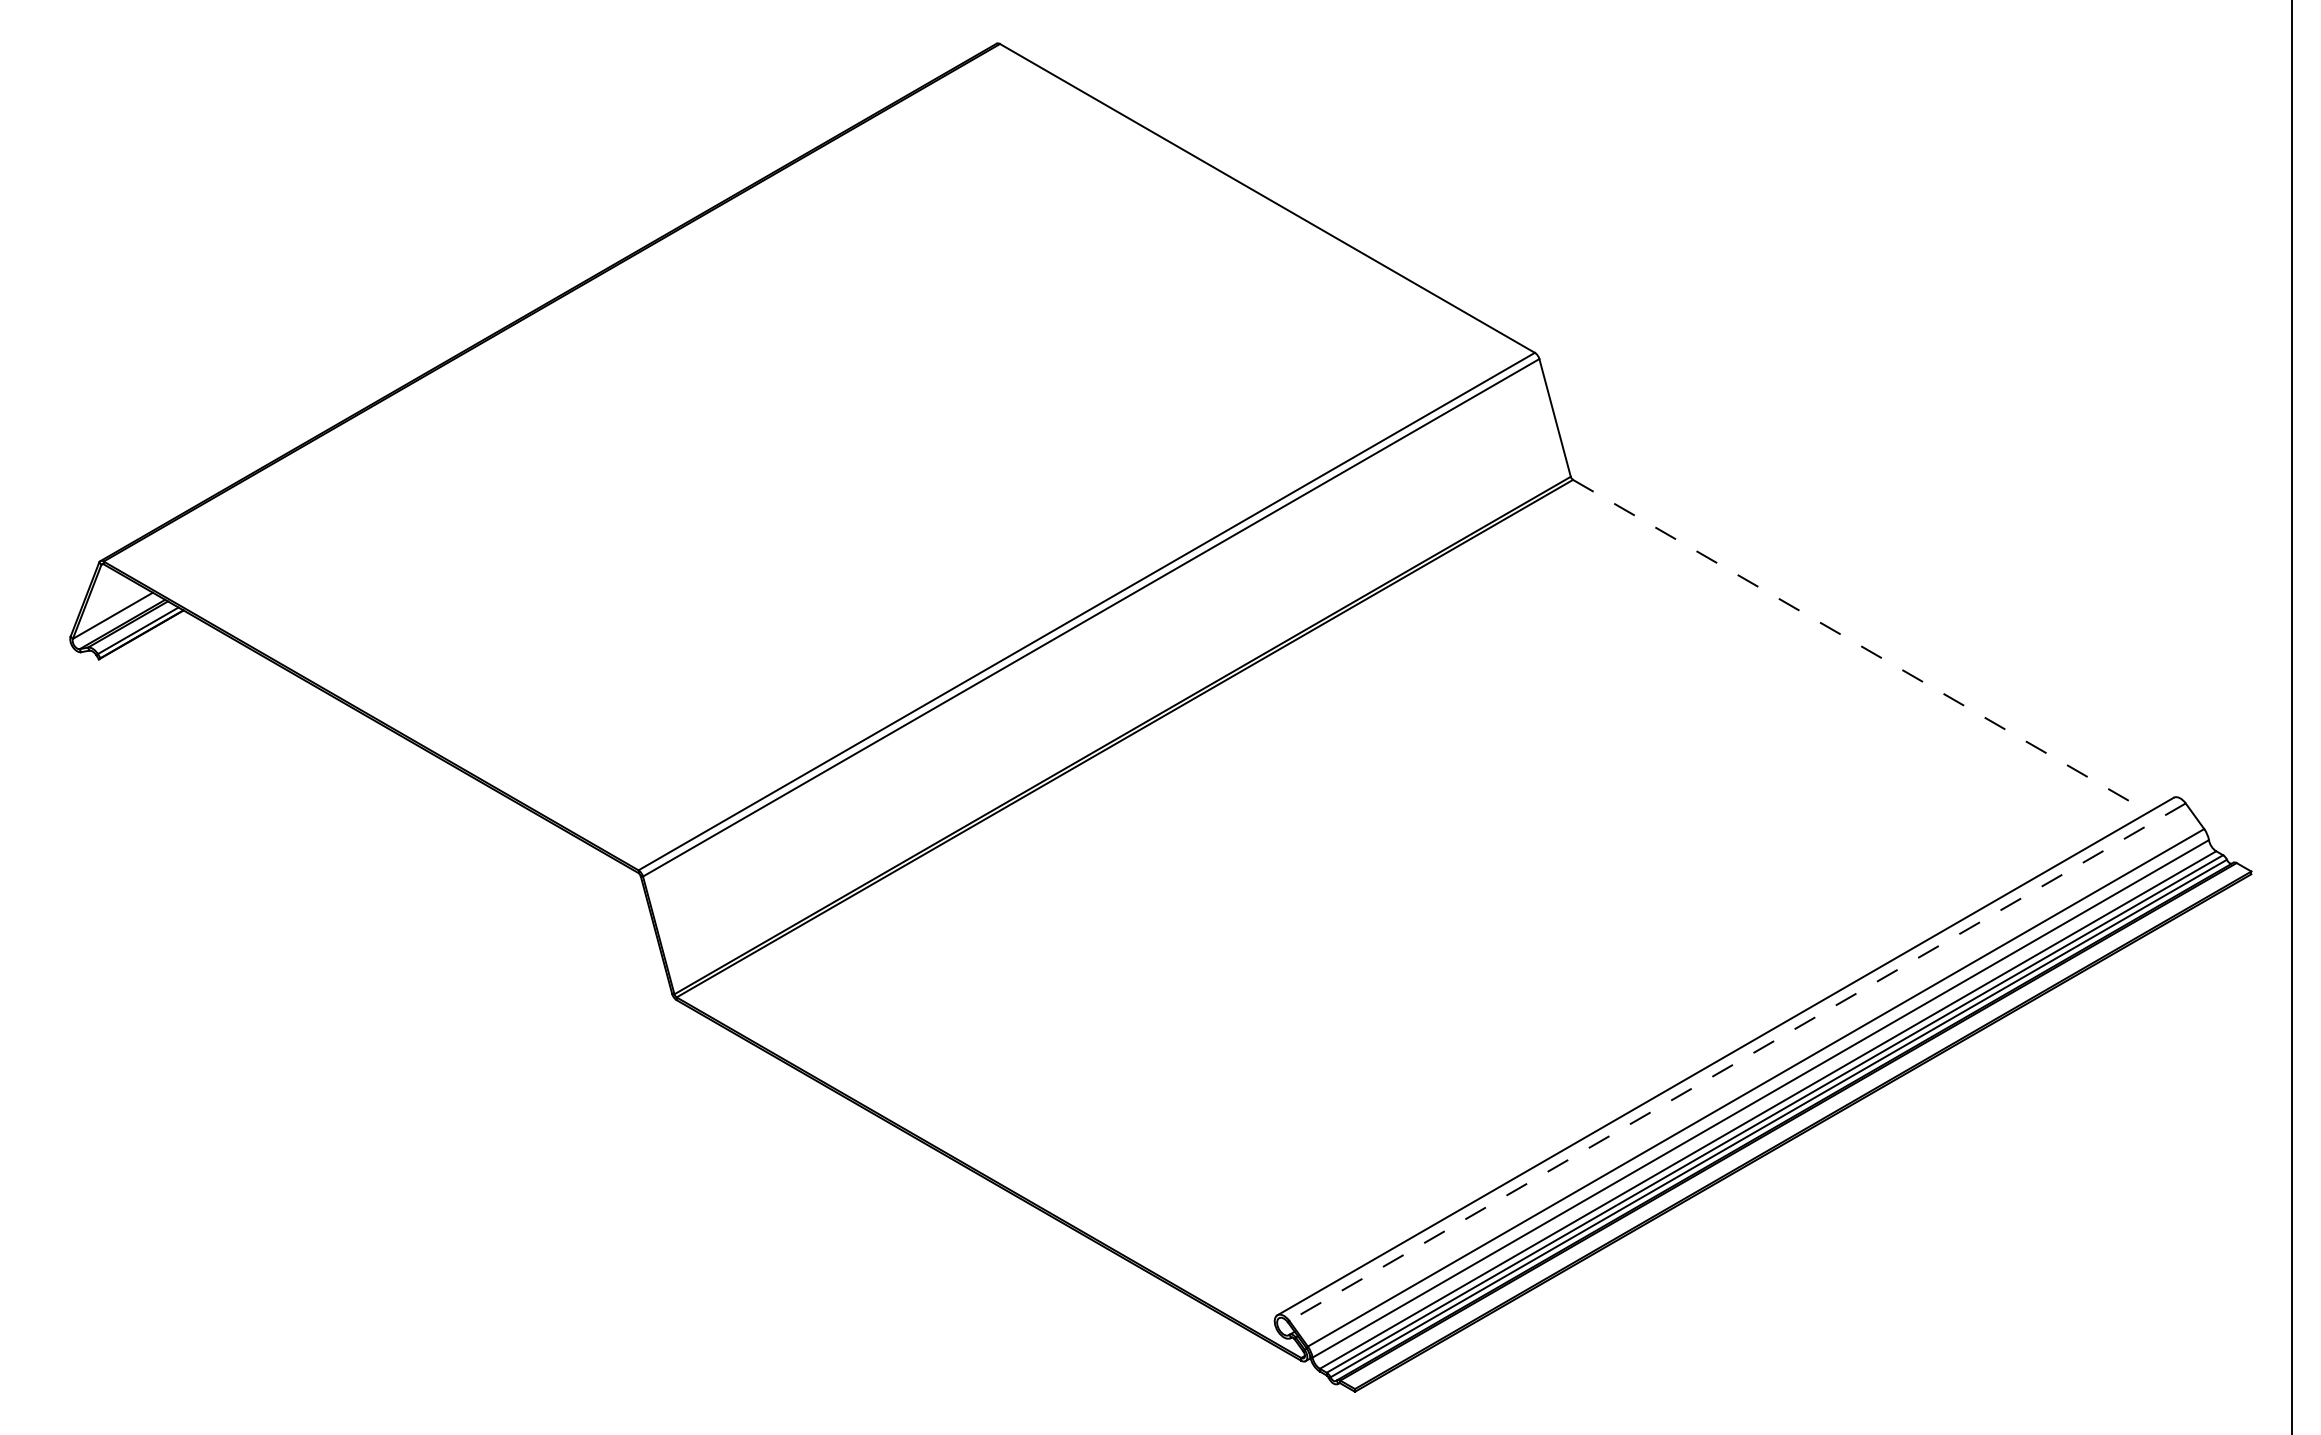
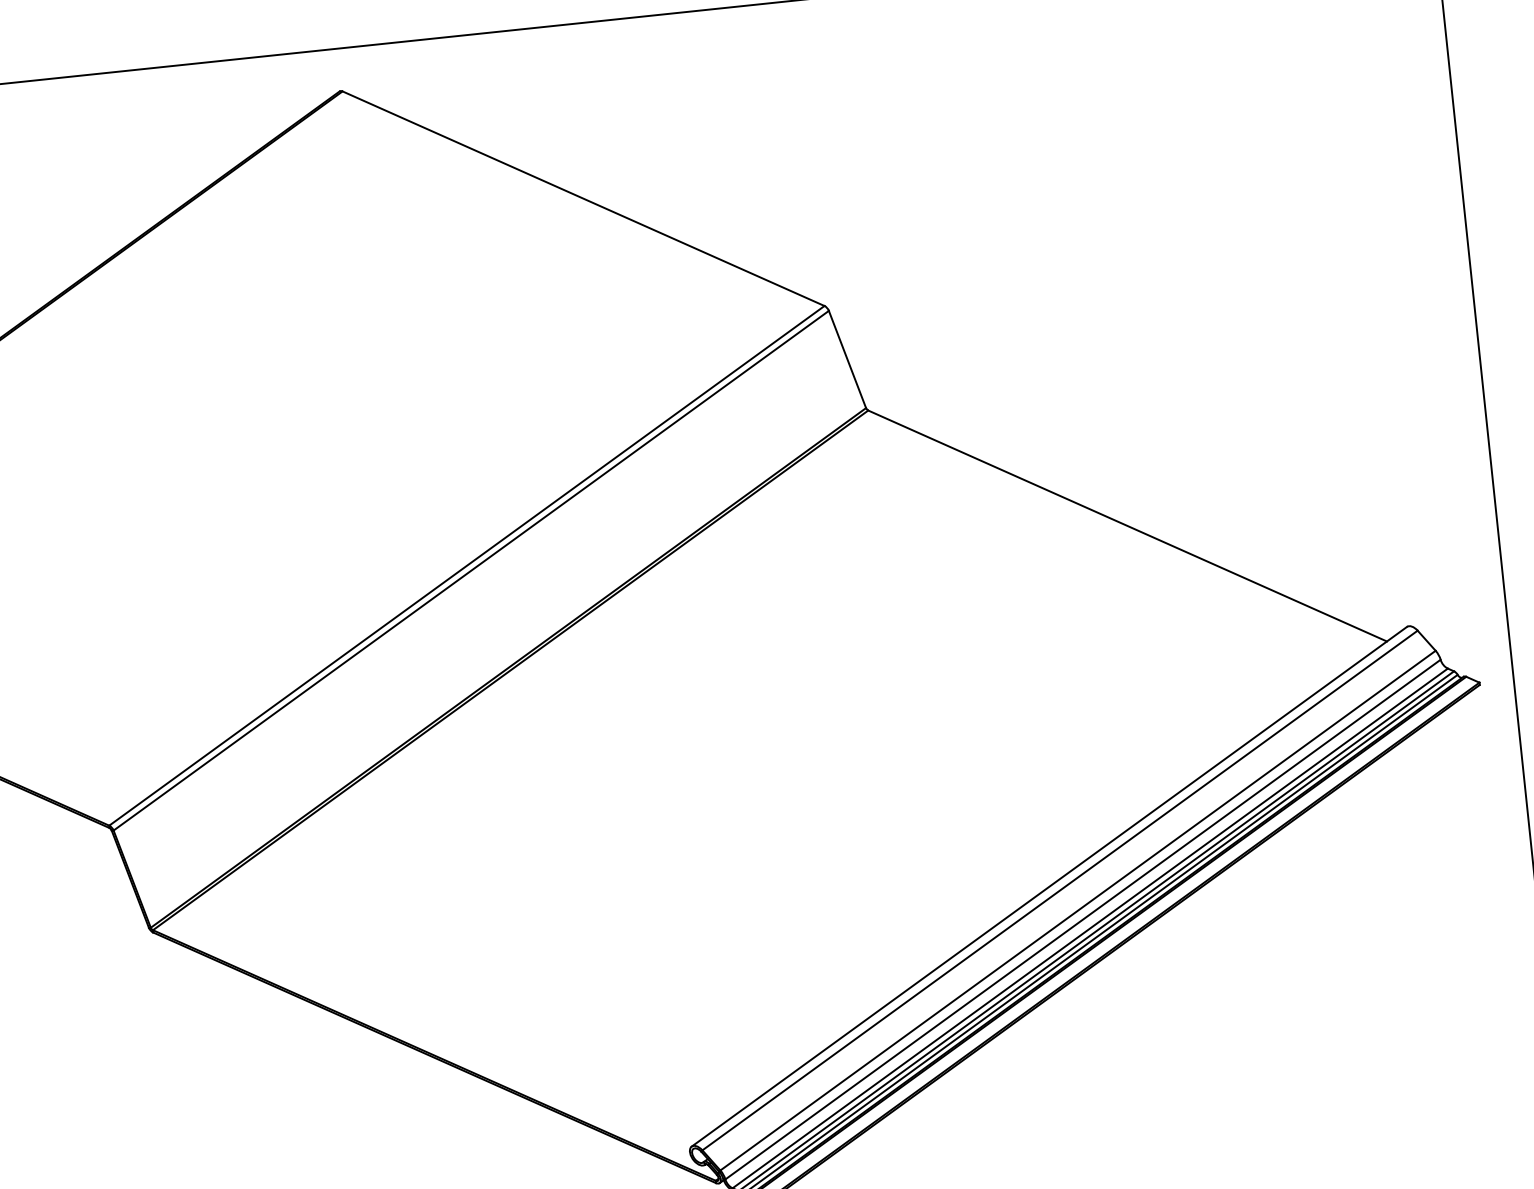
line: (1861, 646) -> (1128, 526), dashed -> solid
line: (1737, 1062) -> (1059, 890), dashed -> solid

